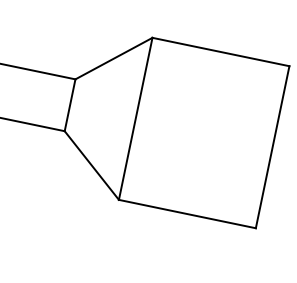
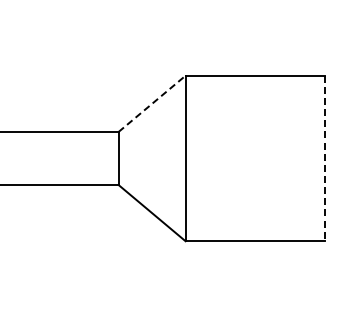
line: (114, 58) -> (152, 103), solid -> dashed
line: (272, 147) -> (325, 158), solid -> dashed

